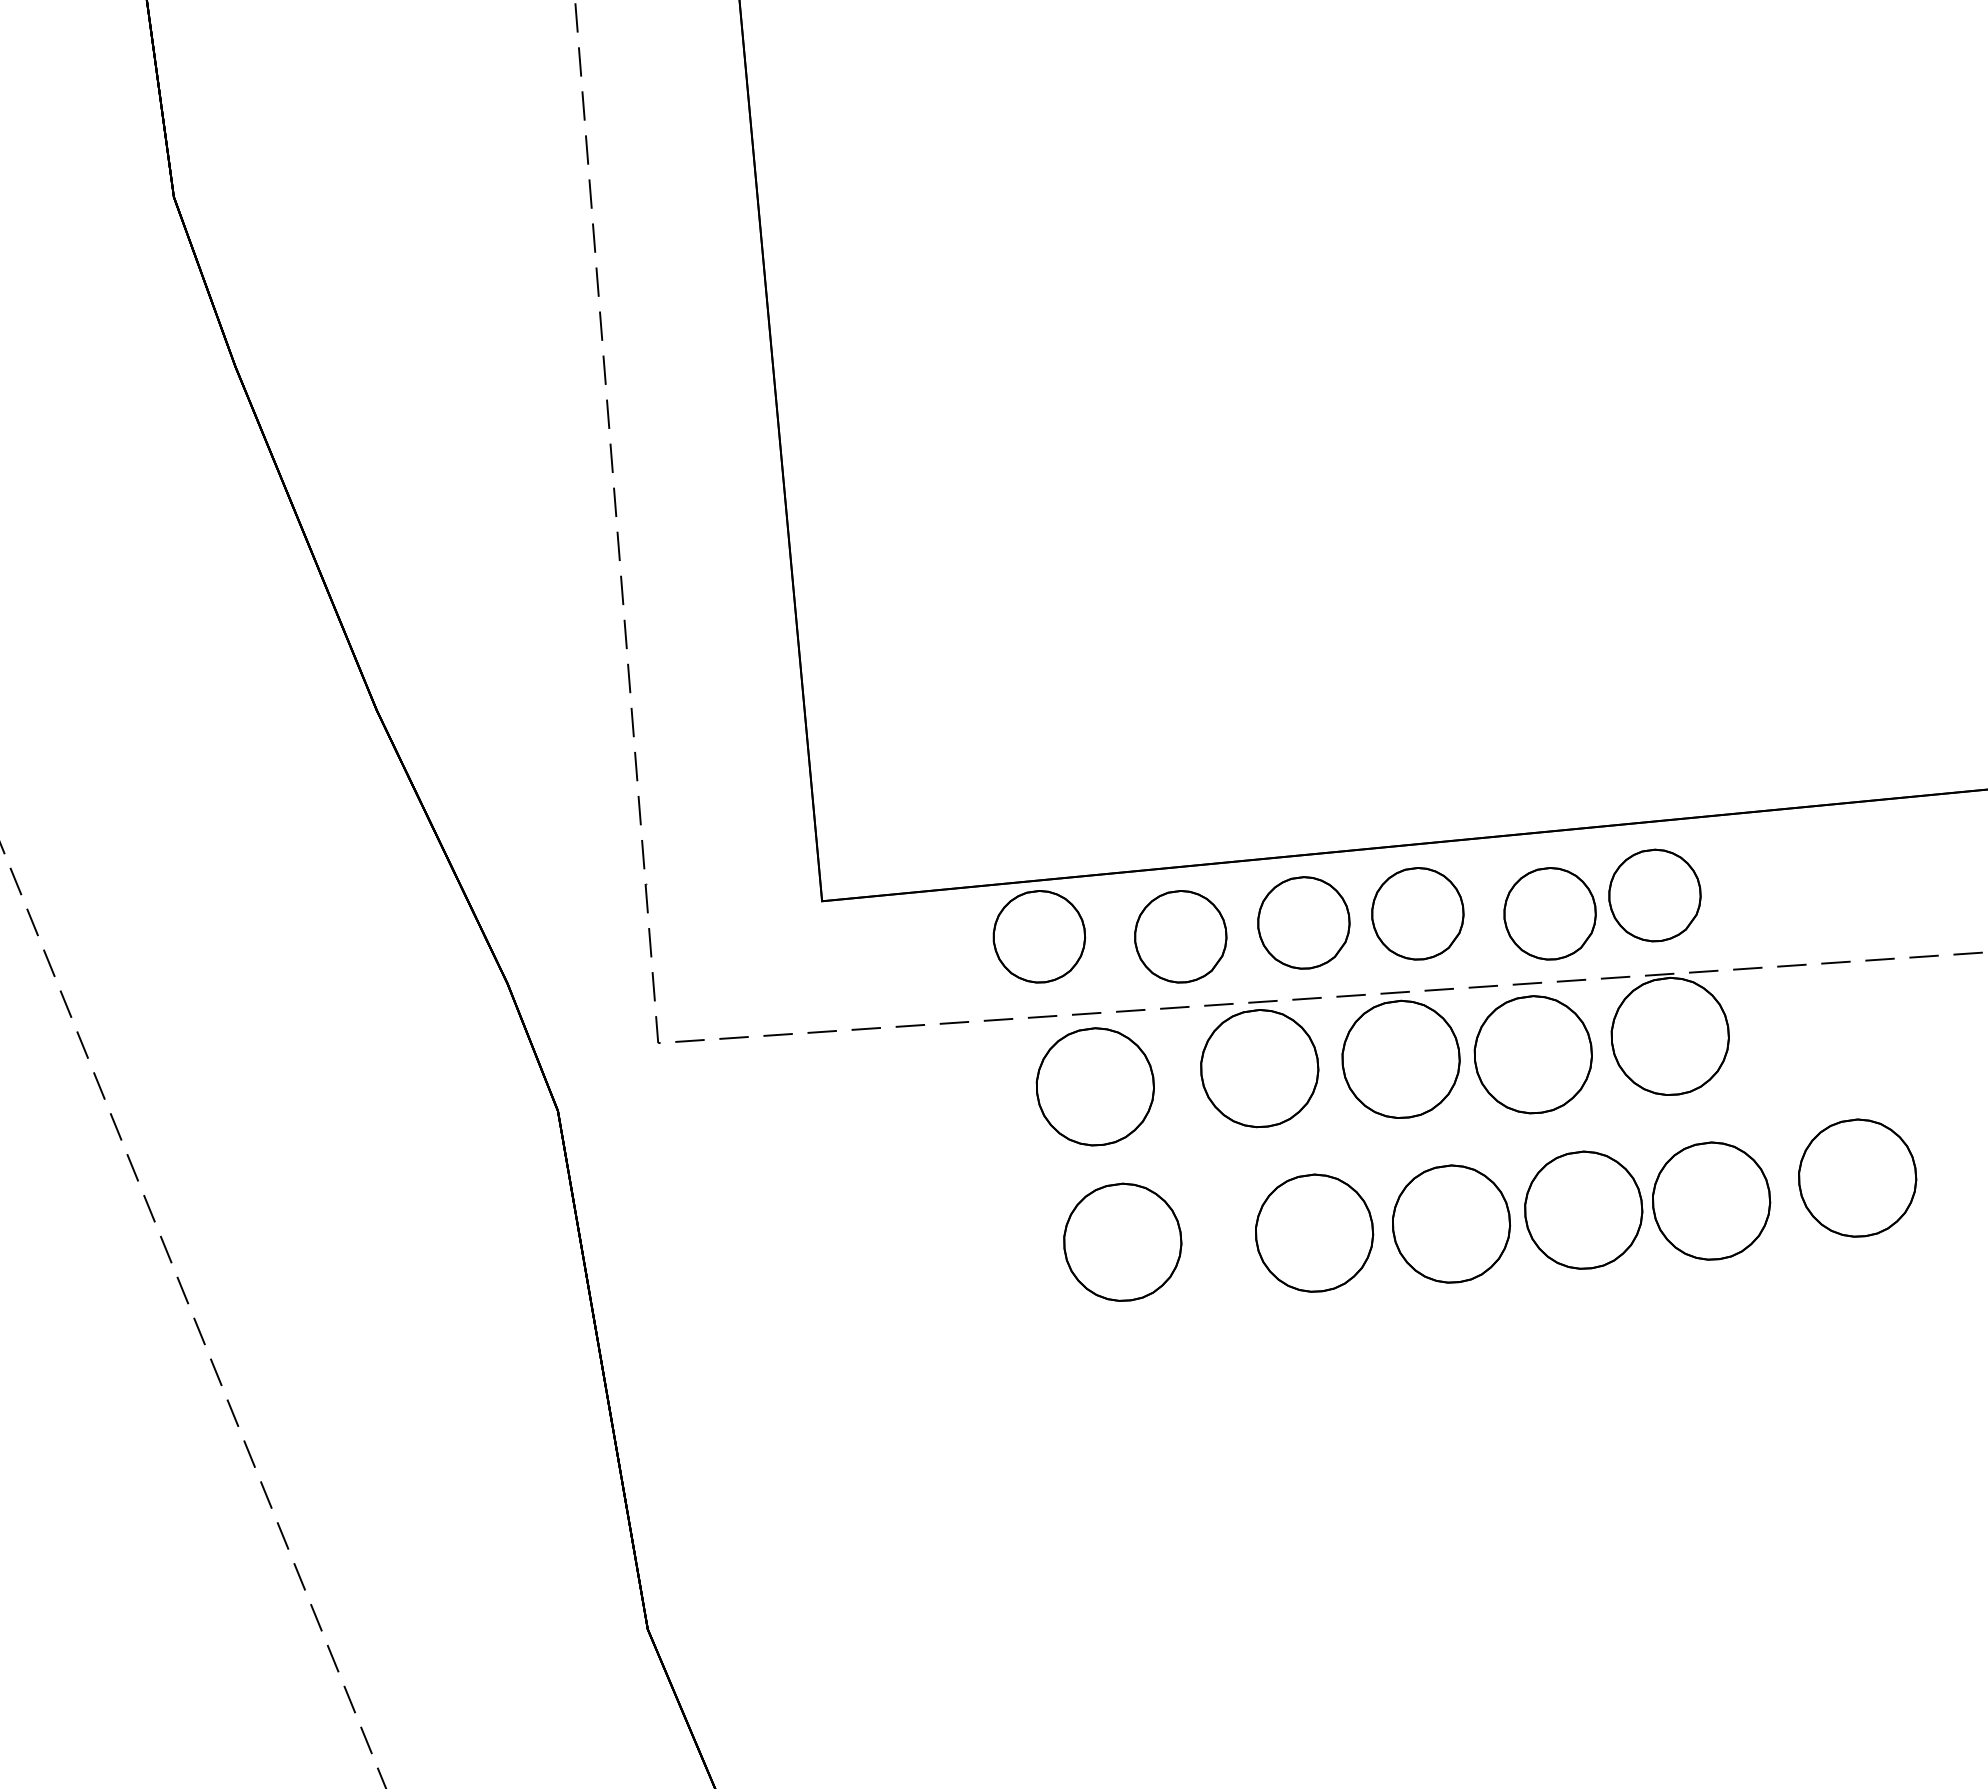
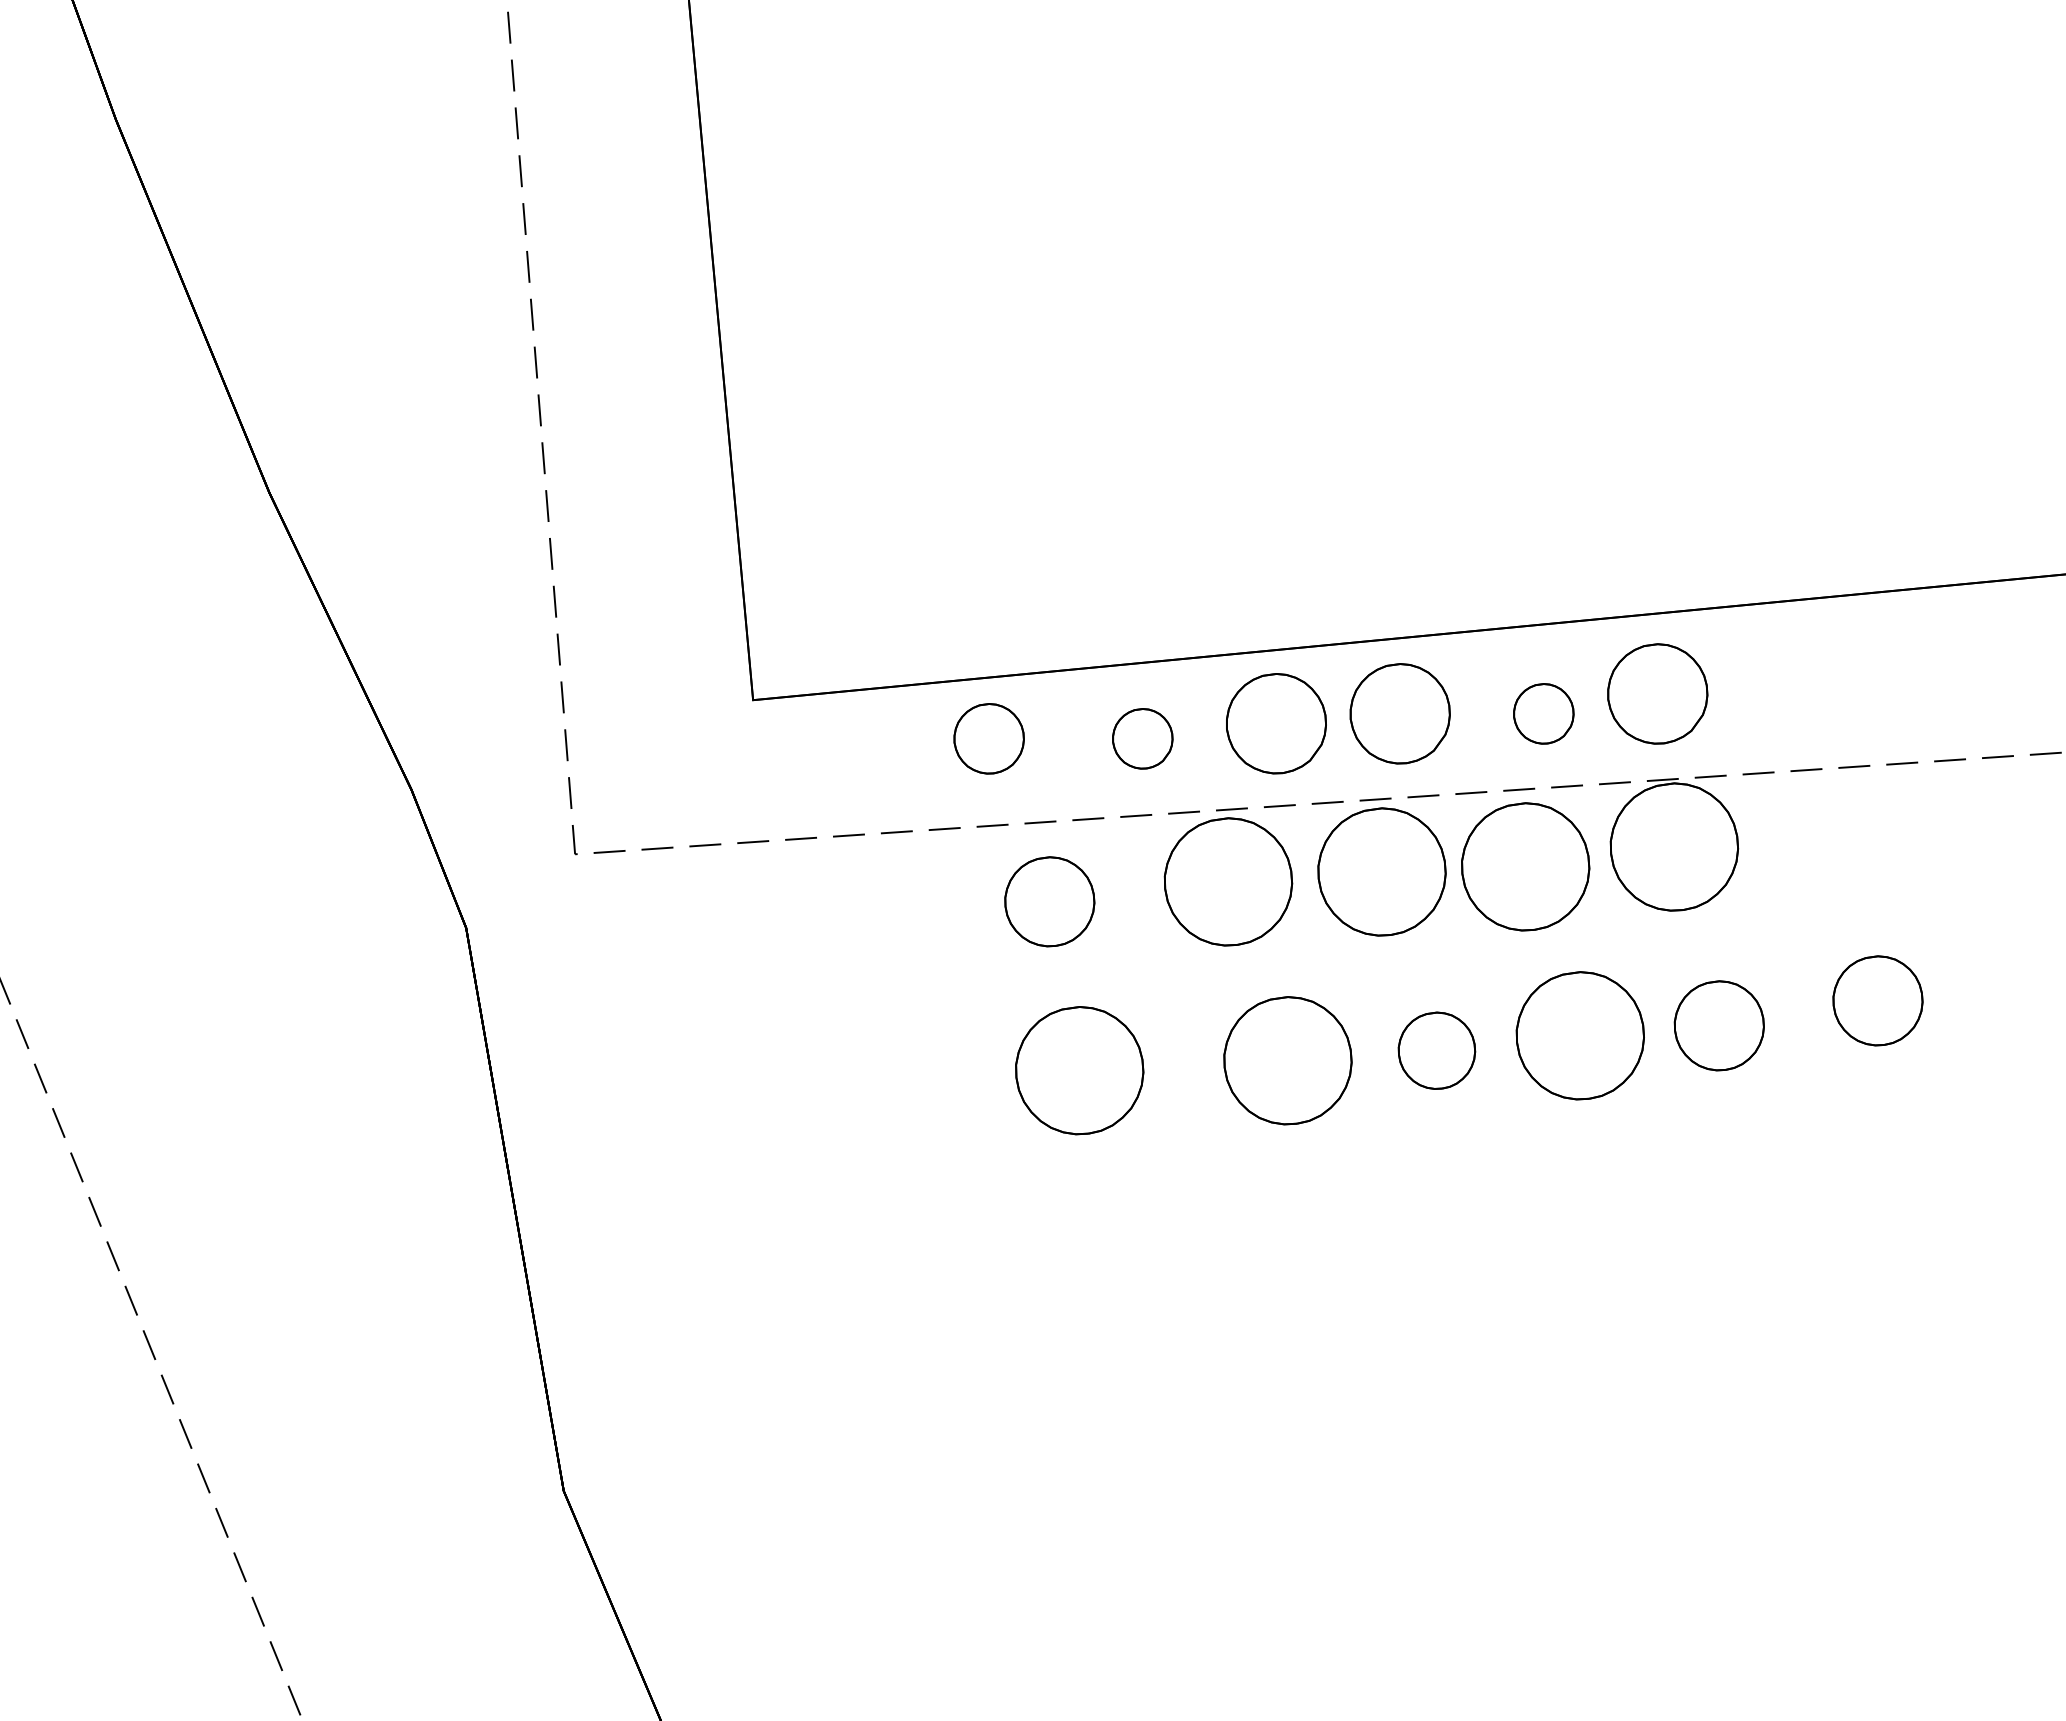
part: (1549, 913) -> (1543, 713), size x0.6
part: (1039, 936) -> (989, 738), size x0.7
part: (1180, 936) -> (1142, 738), size x0.6
part: (1094, 1086) -> (1048, 901), size x0.7
part: (1857, 1177) -> (1877, 1000), size x0.7
part: (1711, 1200) -> (1719, 1025), size x0.7
part: (1451, 1223) -> (1436, 1050), size x0.6

